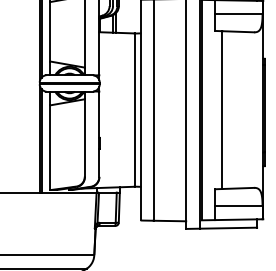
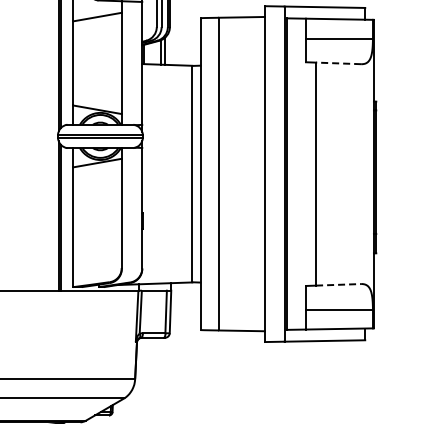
line: (238, 31) -> (338, 63), solid -> dashed
line: (238, 188) -> (338, 284), solid -> dashed

